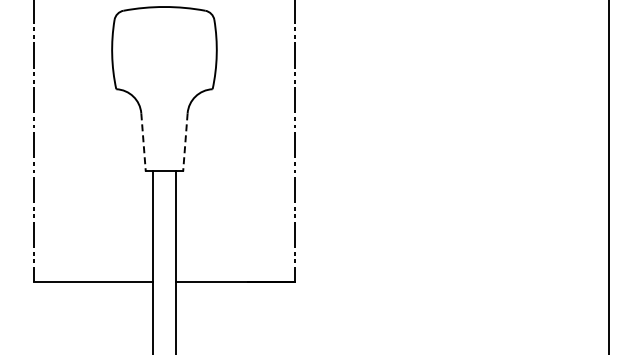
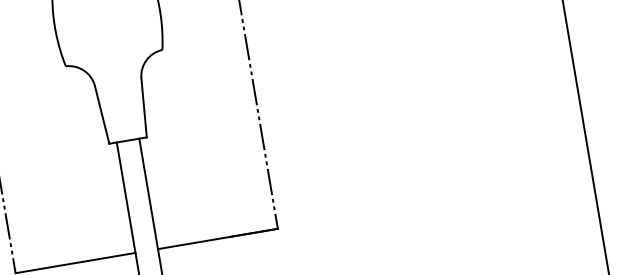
line: (143, 142) -> (102, 115), dashed -> solid
line: (185, 142) -> (144, 107), dashed -> solid

